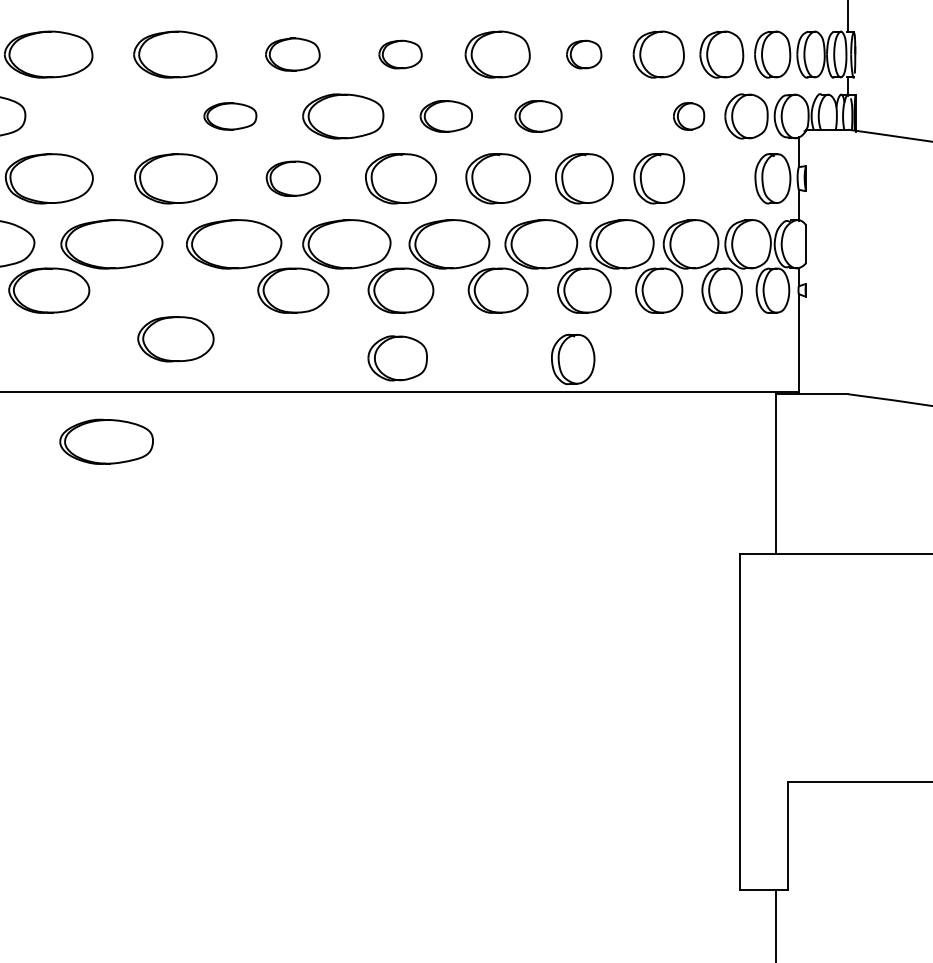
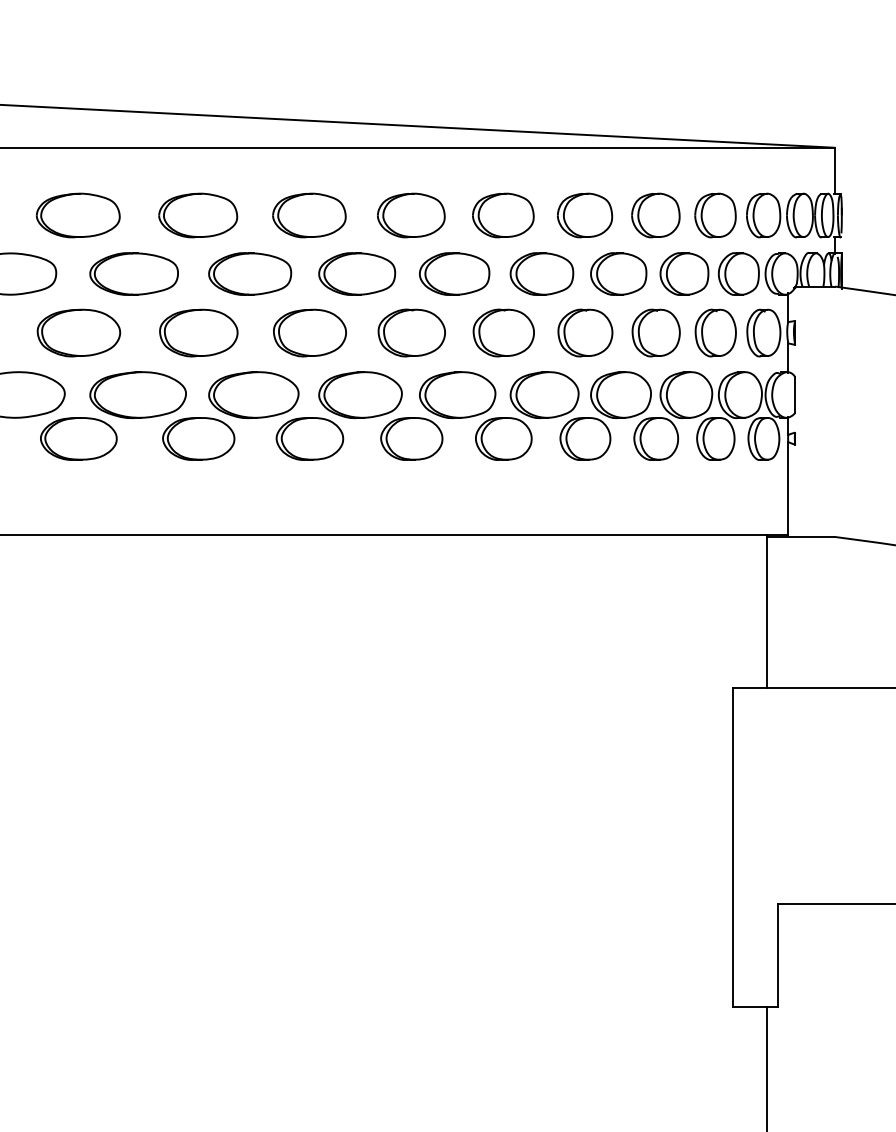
part: (292, 54) -> (309, 215), size x1.43
part: (400, 54) -> (411, 215), size x1.67
part: (584, 54) -> (585, 215), size x1.67
part: (230, 115) -> (250, 273), size x1.67
part: (446, 115) -> (454, 273), size x1.43
part: (538, 115) -> (541, 273), size x1.43
part: (689, 115) -> (684, 273), size x1.67
part: (292, 178) -> (309, 332), size x1.43
part: (175, 338) -> (198, 438), moved
part: (397, 357) -> (618, 273), moved
part: (572, 358) -> (715, 332), moved
part: (105, 441) -> (133, 273), moved

